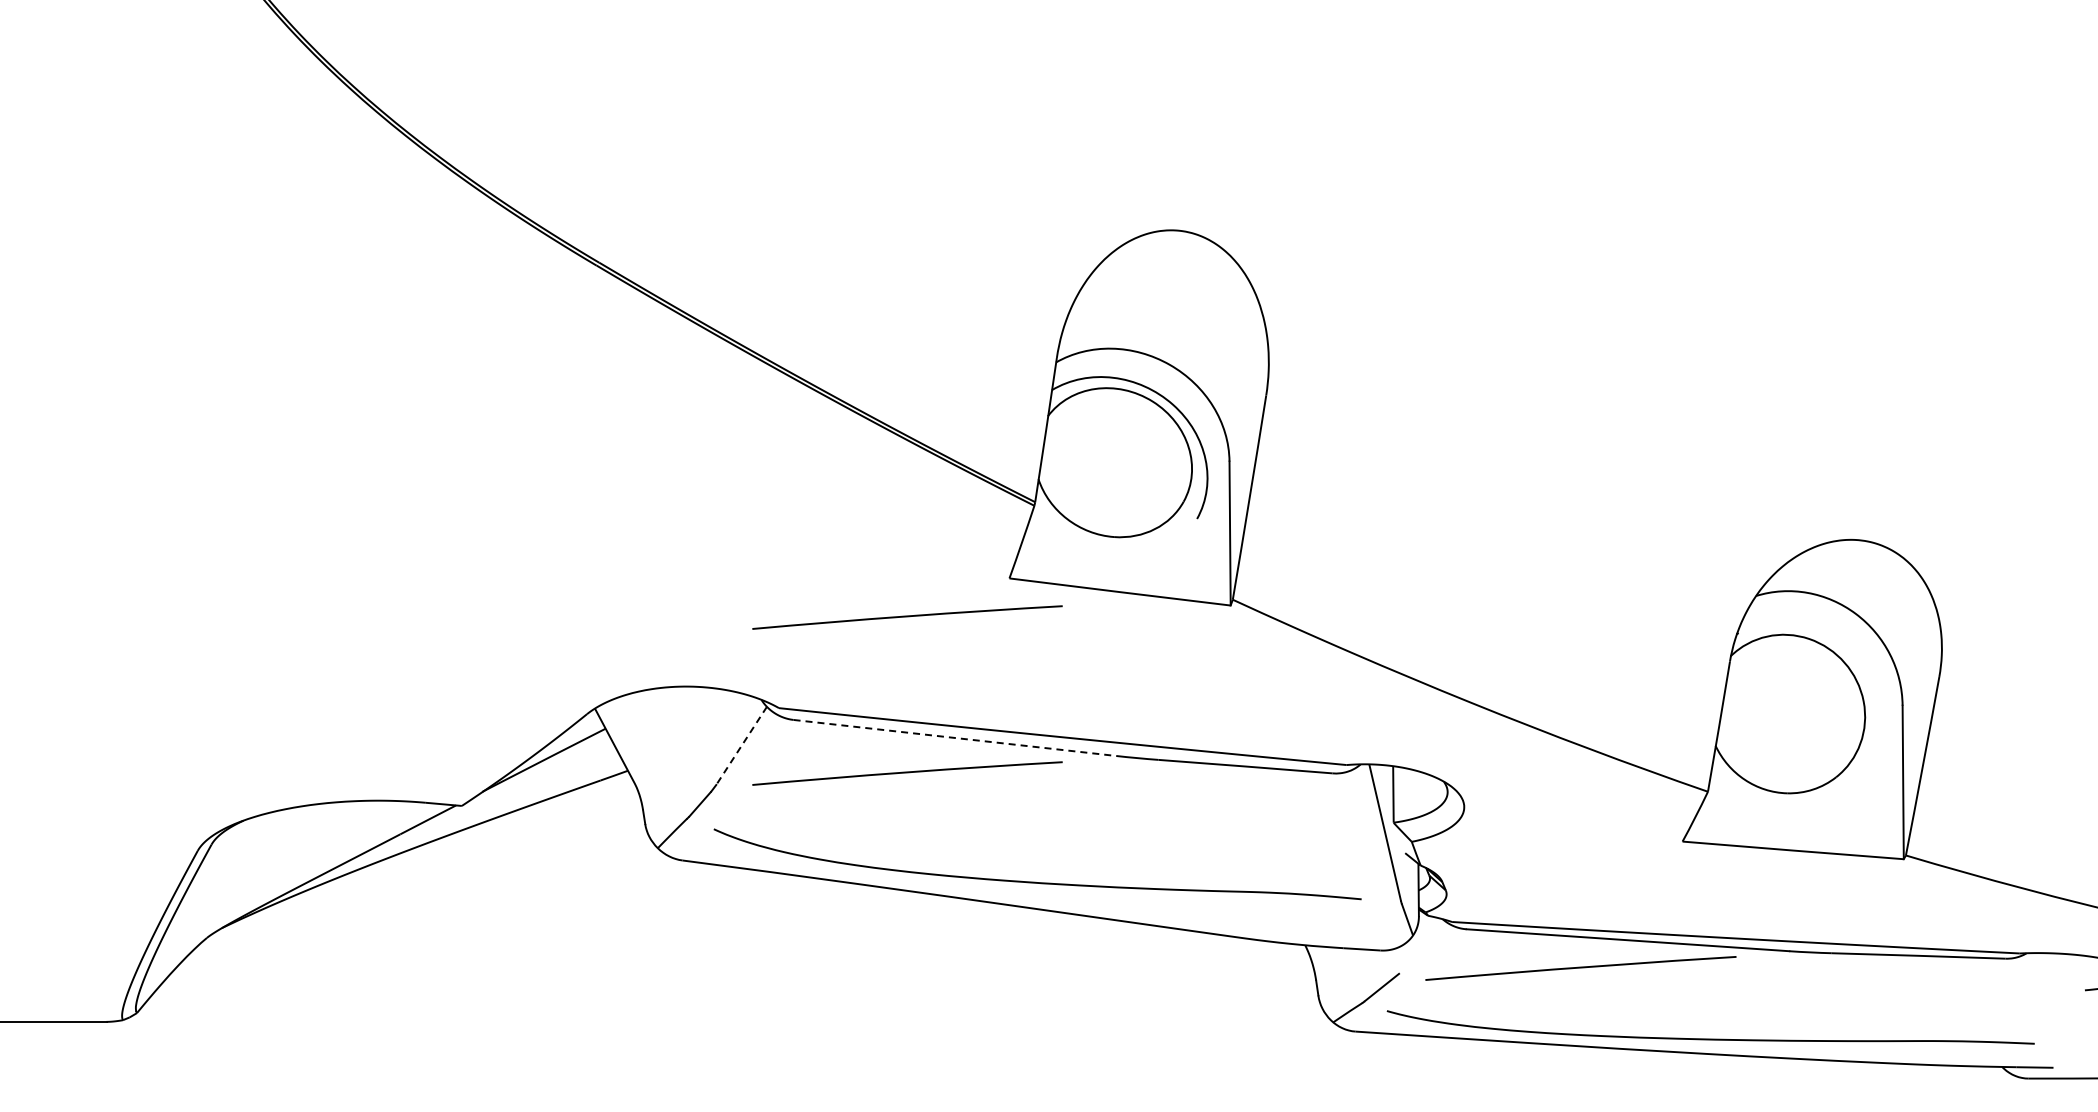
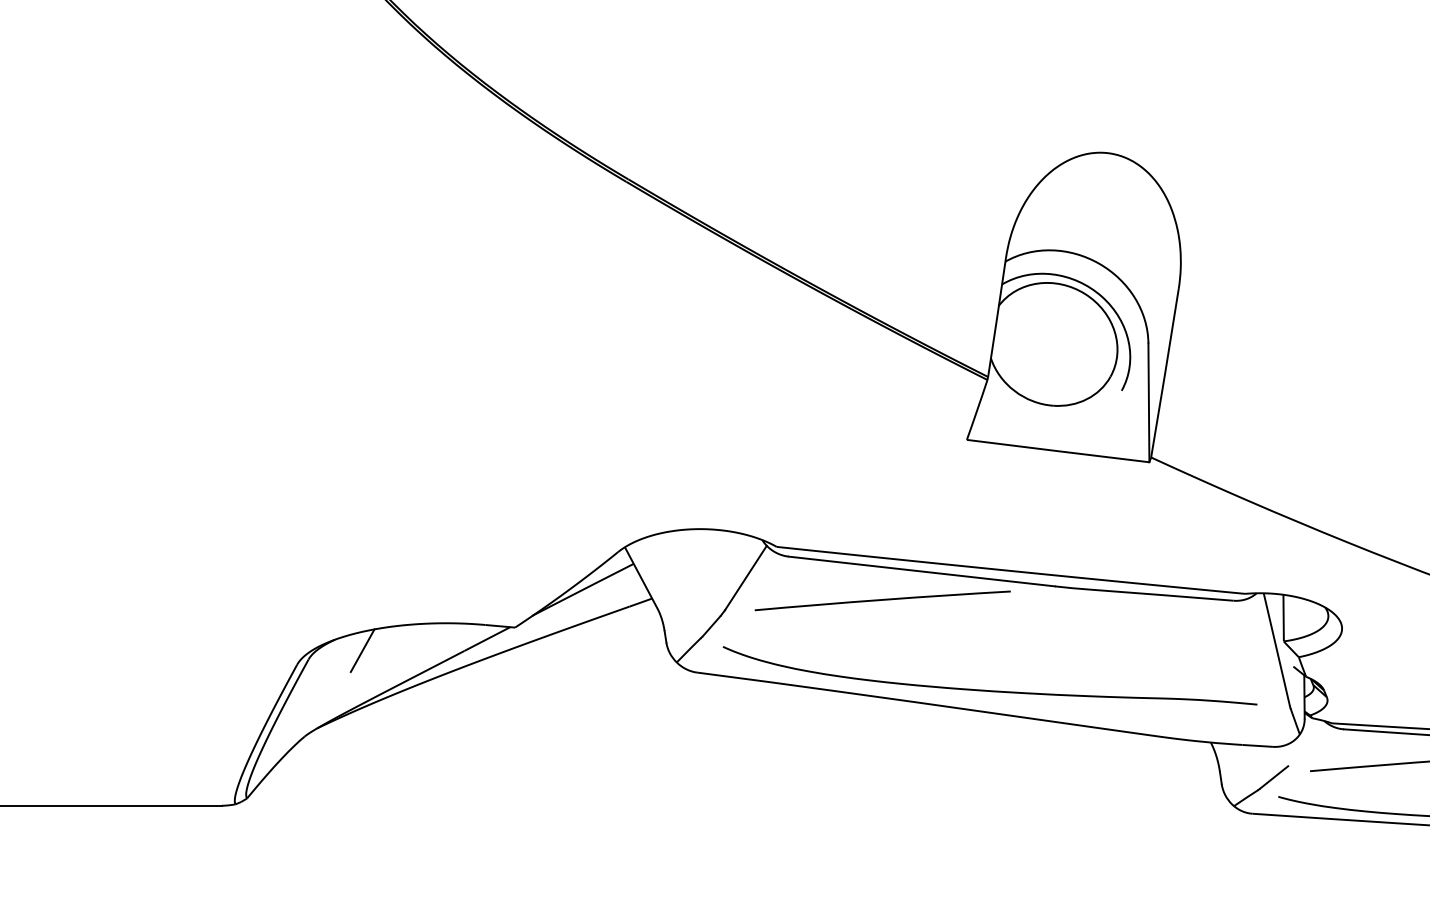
curve: (907, 617) -> (882, 472), removed
line: (955, 738) -> (922, 571), dashed -> solid
line: (741, 745) -> (745, 577), dashed -> solid
line: (276, 833) -> (362, 650), added

